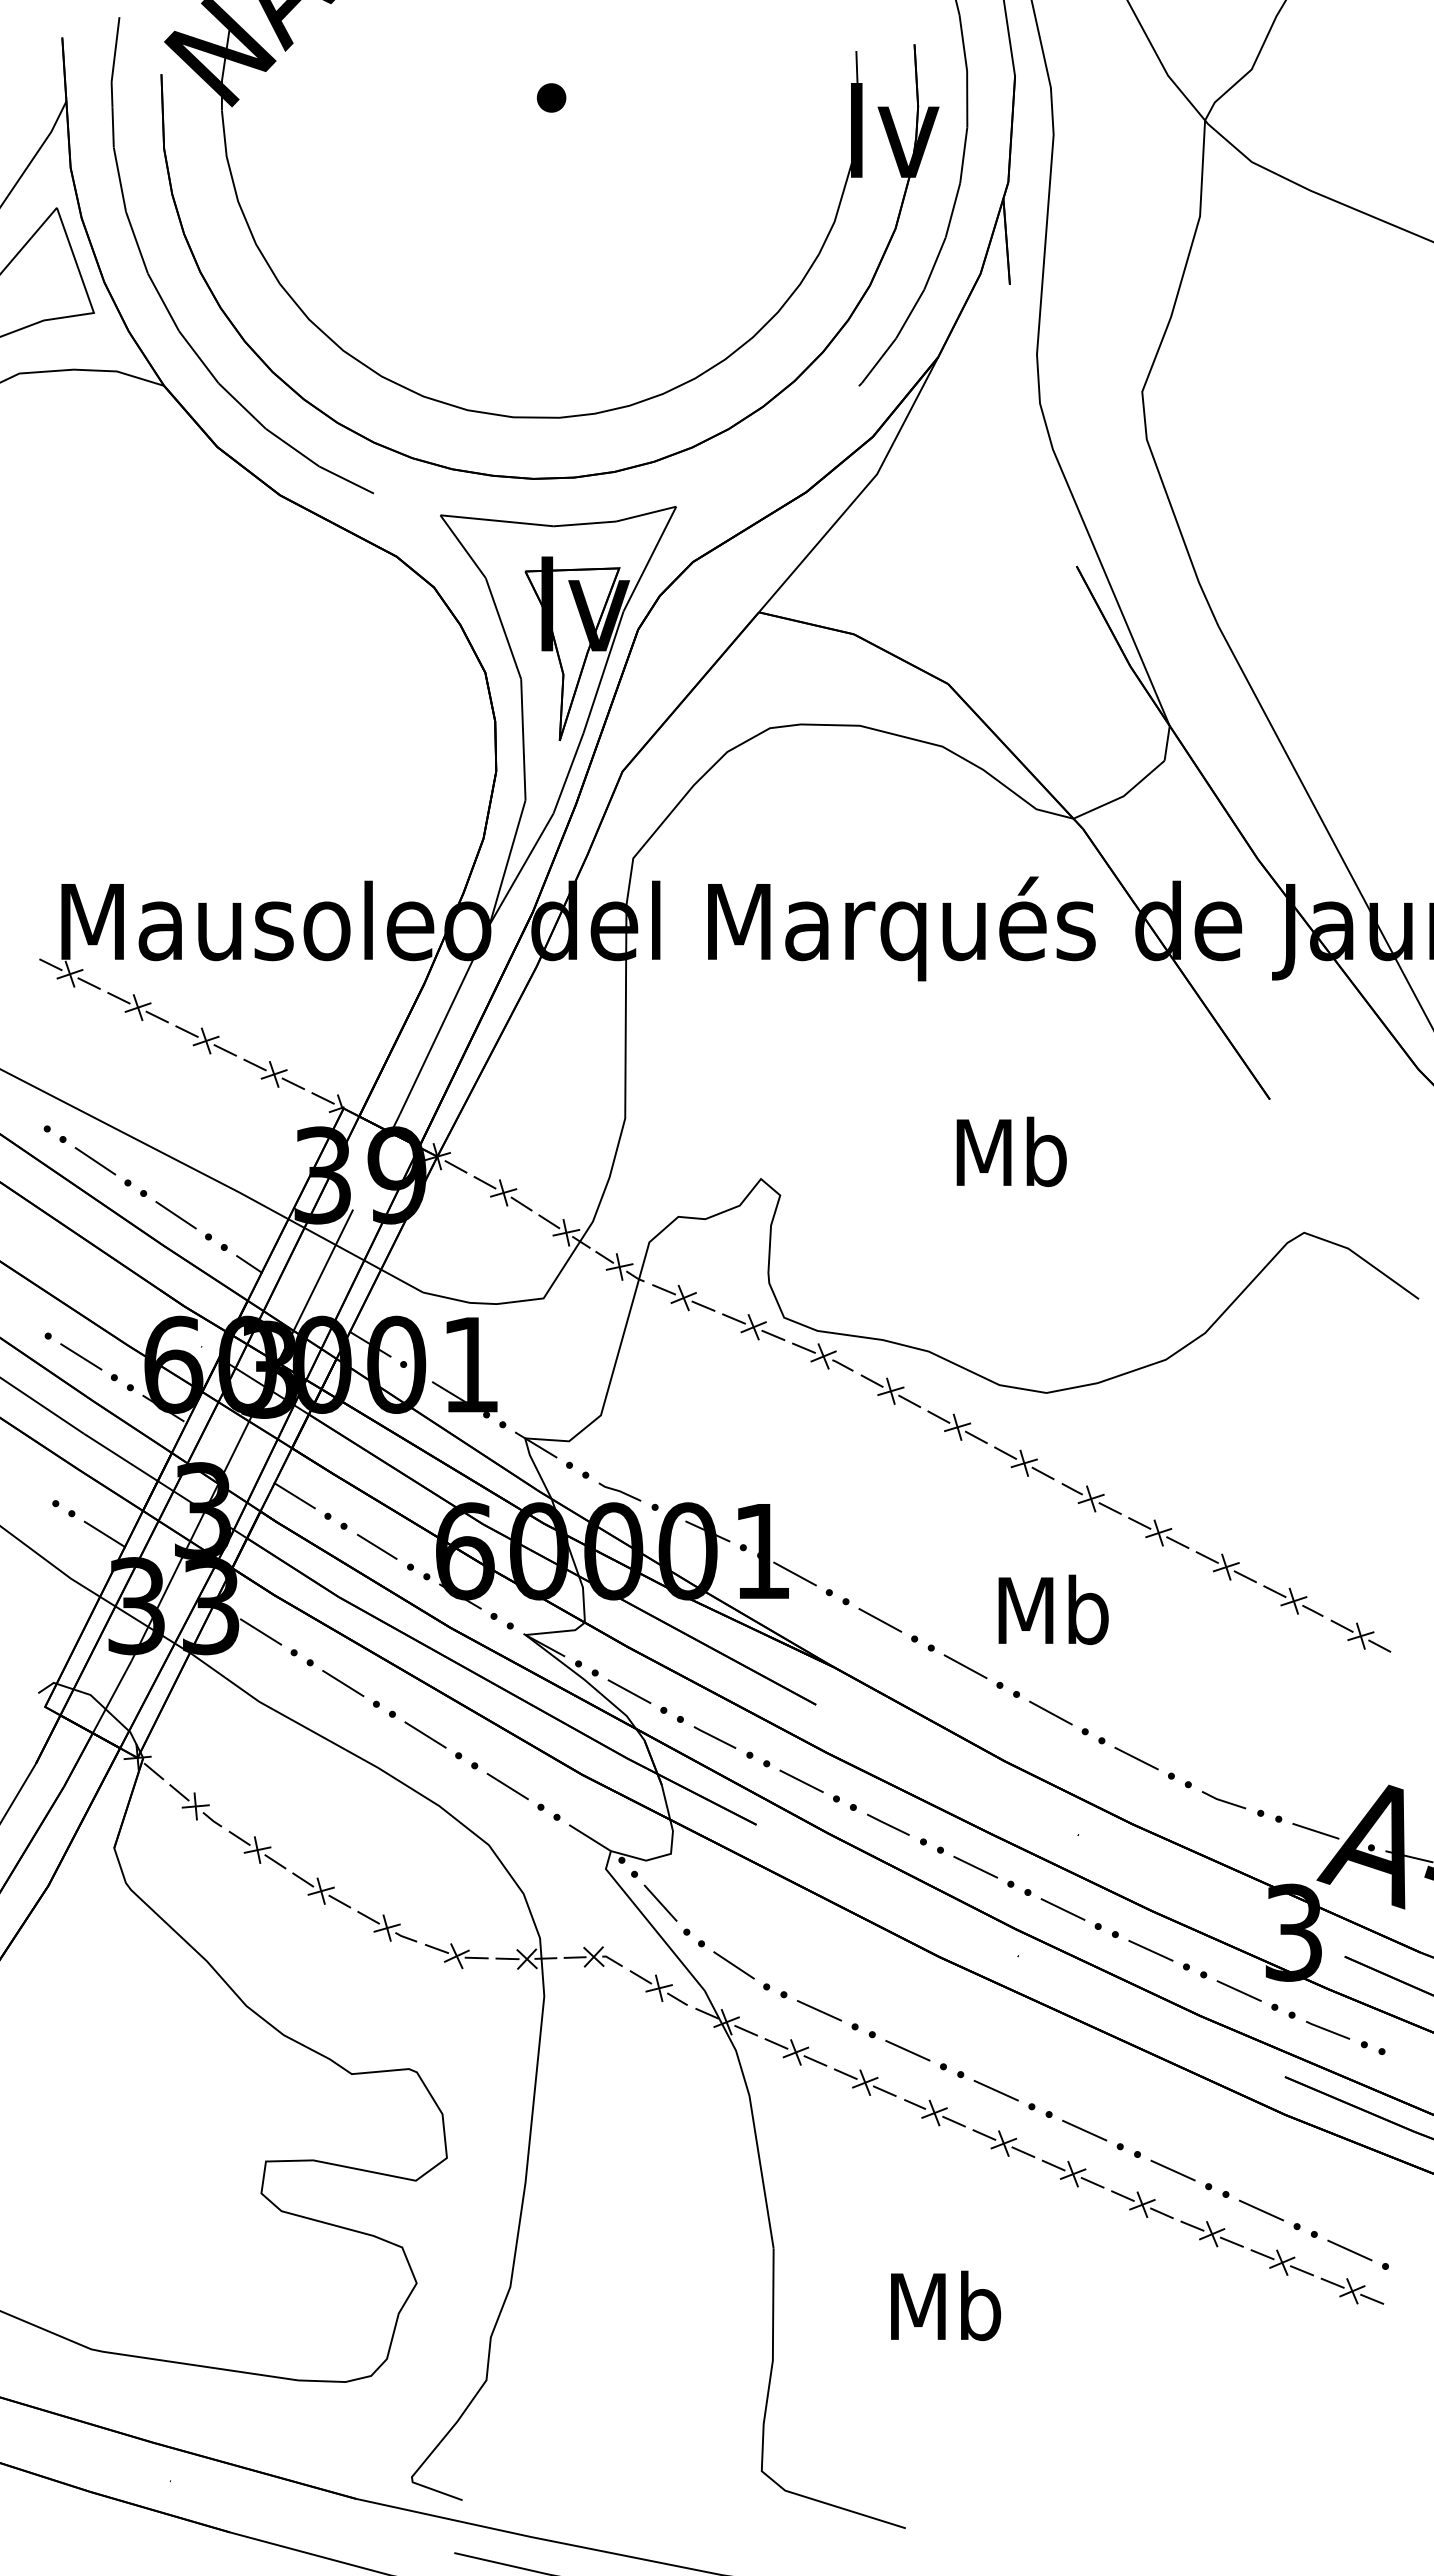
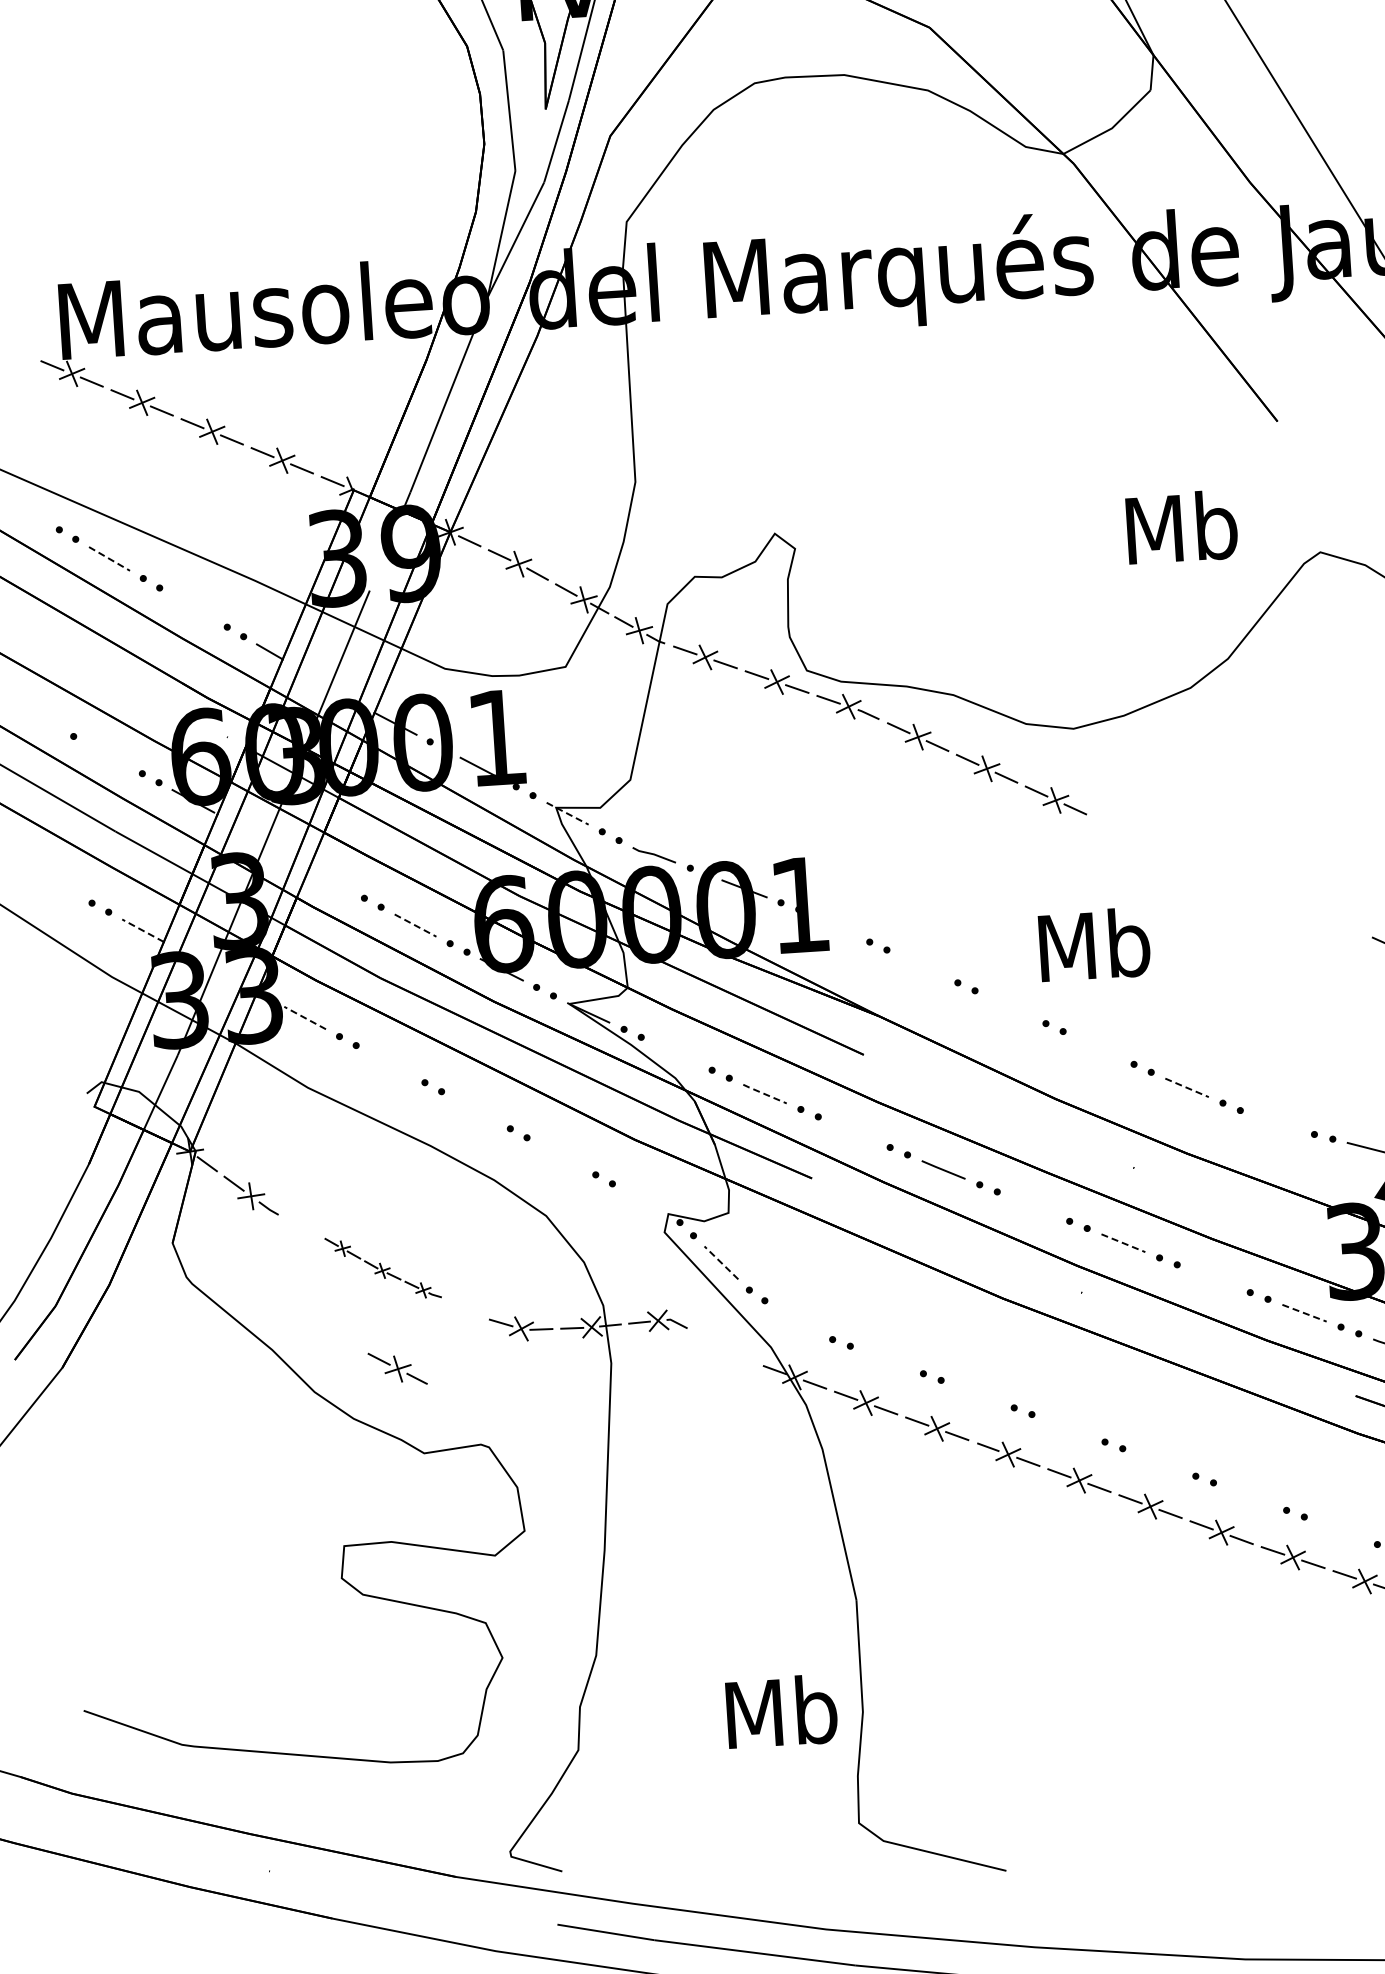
text: (1011, 1151) -> (1181, 526), moved
line: (95, 1161) -> (109, 559), solid -> dashed
line: (175, 1215) -> (192, 607), removed
line: (81, 1356) -> (108, 754), removed
line: (536, 1445) -> (567, 814), solid -> dashed
line: (294, 1495) -> (329, 879), removed
line: (104, 1534) -> (142, 930), solid -> dashed
line: (378, 1547) -> (416, 926), solid -> dashed
part: (1192, 1549) -> (1229, 875), removed
line: (794, 1573) -> (833, 925), removed
line: (880, 1620) -> (922, 966), removed
line: (261, 1632) -> (305, 1018), solid -> dashed
line: (965, 1666) -> (1010, 1006), removed
line: (343, 1683) -> (390, 1064), removed
line: (629, 1691) -> (676, 1053), removed
line: (1050, 1712) -> (1098, 1047), removed
line: (425, 1734) -> (475, 1109), removed
line: (714, 1737) -> (764, 1094), solid -> dashed
line: (1136, 1758) -> (1186, 1087), solid -> dashed
line: (801, 1781) -> (854, 1132), removed
line: (507, 1786) -> (561, 1156), removed
line: (1223, 1800) -> (1276, 1124), removed
line: (590, 1837) -> (647, 1201), removed
line: (975, 1866) -> (1033, 1205), removed
part: (322, 1886) -> (382, 1268), size x0.6
line: (660, 1903) -> (721, 1263), solid -> dashed
line: (1063, 1909) -> (1123, 1243), solid -> dashed
line: (1150, 1950) -> (1213, 1278), removed
line: (733, 1965) -> (798, 1320), removed
part: (658, 1987) -> (397, 1368), moved
line: (1239, 1991) -> (1304, 1313), solid -> dashed
line: (819, 2010) -> (886, 1359), removed
line: (907, 2050) -> (977, 1393), removed
line: (995, 2090) -> (1067, 1428), removed
line: (1084, 2130) -> (1159, 1462), removed
line: (1172, 2170) -> (1249, 1496), removed
line: (1261, 2210) -> (1340, 1530), removed
text: (946, 2305) -> (782, 1711), moved

